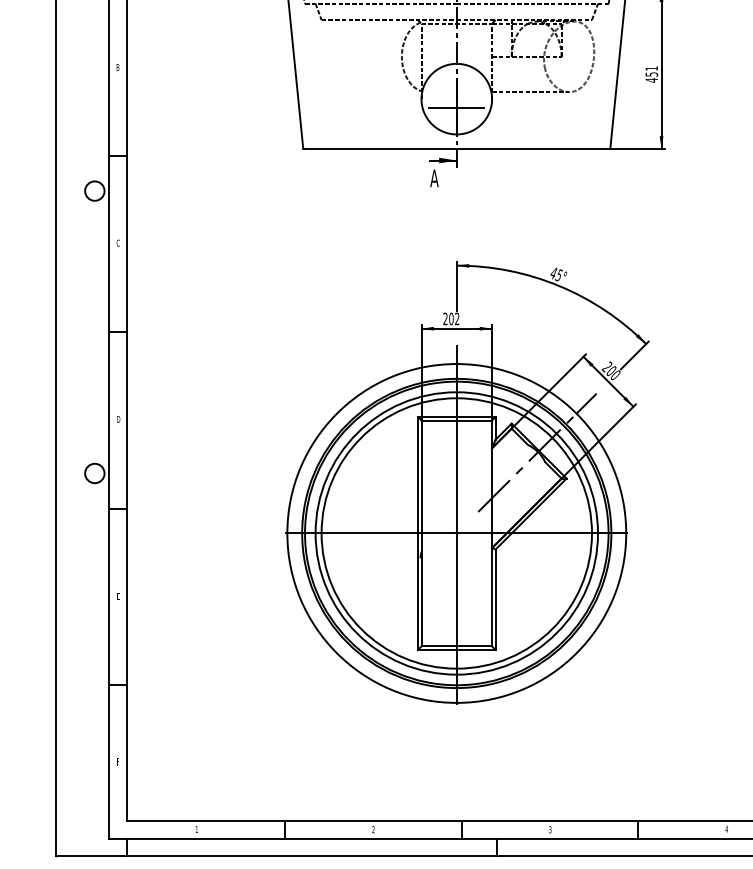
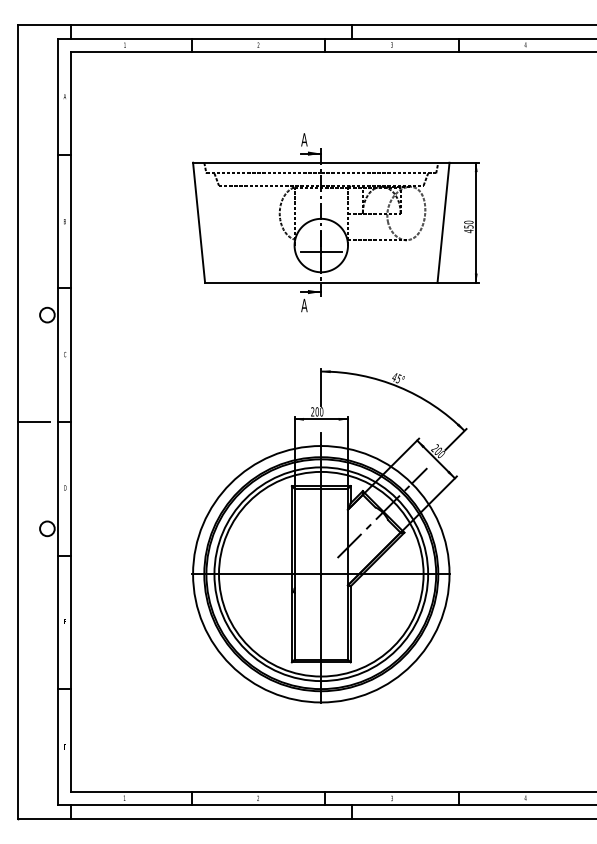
text: (651, 68) -> (468, 222), 451 -> 450
text: (457, 318) -> (321, 411), 202 -> 200
line: (77, 332) -> (34, 422), added

